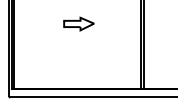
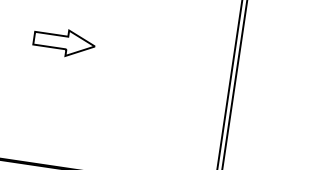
part: (78, 23) -> (63, 41), moved

